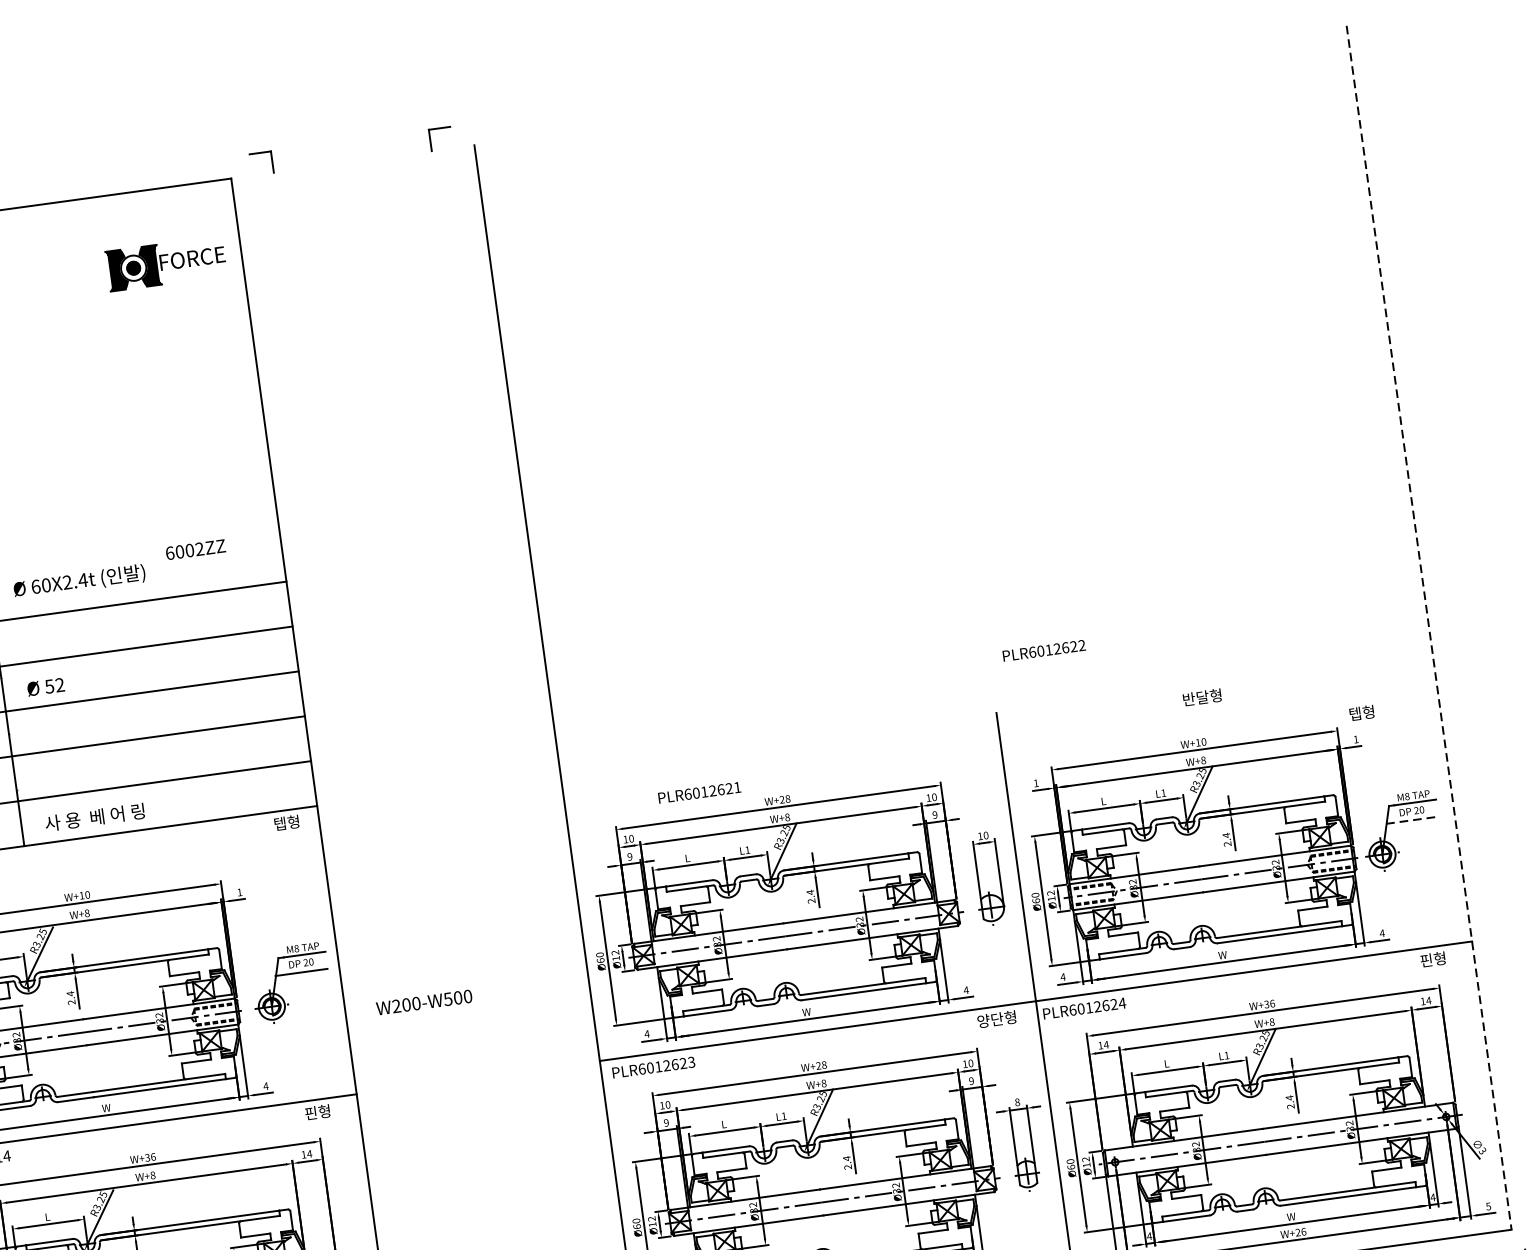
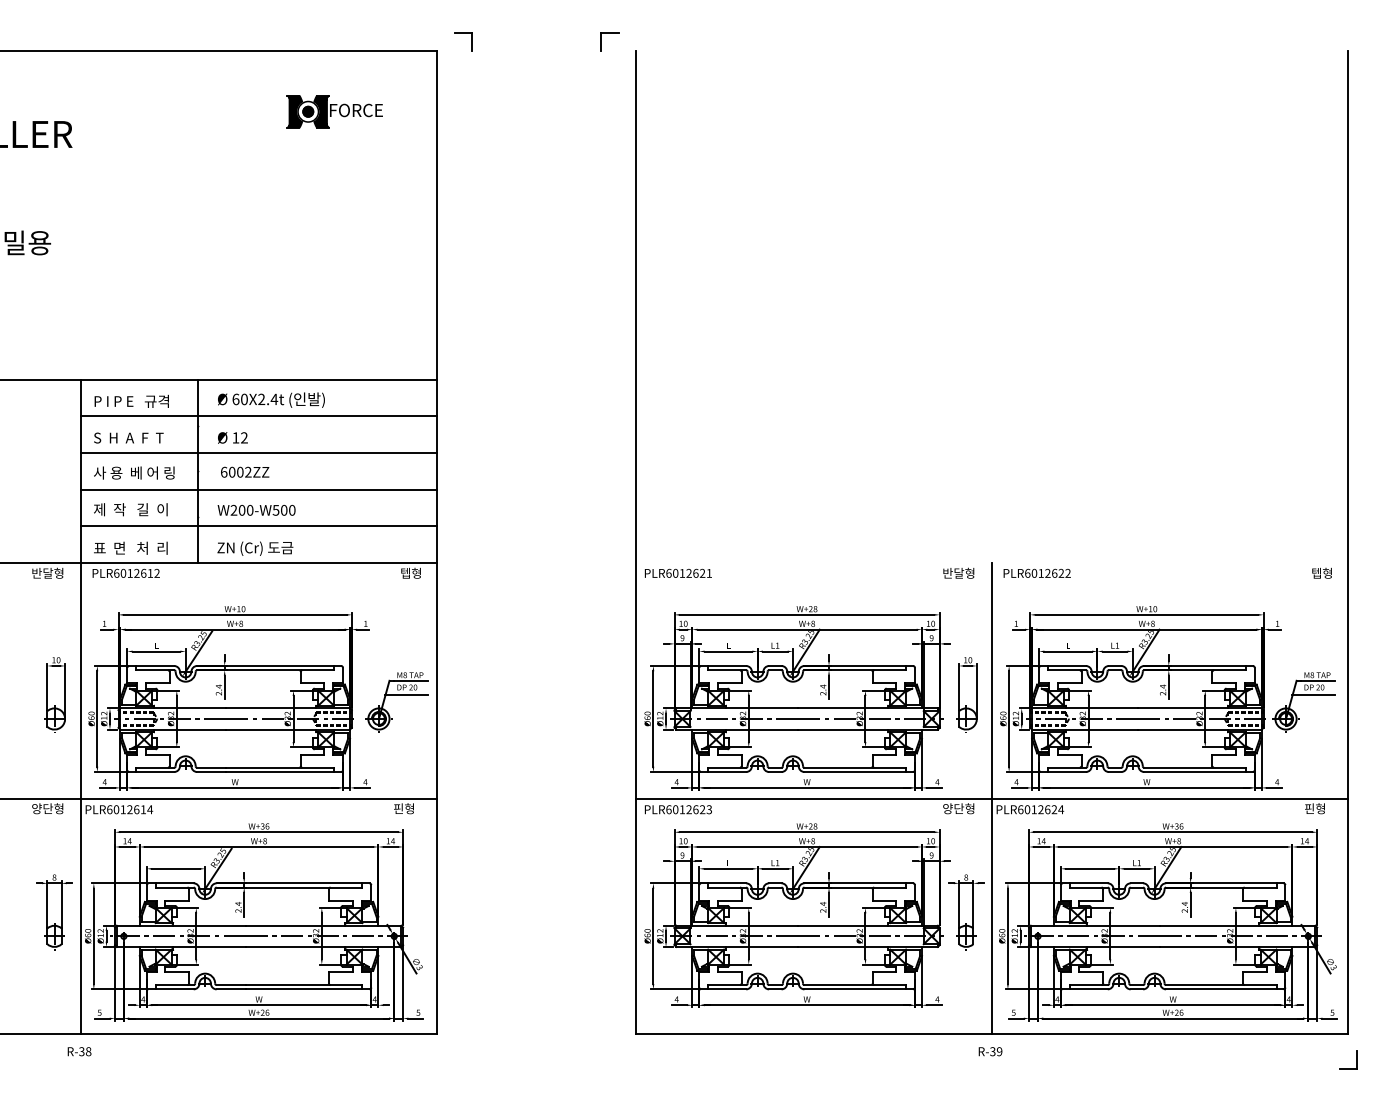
part: (165, 263) -> (334, 111), moved
text: (196, 548) -> (245, 471), moved
text: (79, 580) -> (271, 399), moved
line: (1429, 627) -> (1348, 542), dashed -> solid
text: (1043, 649) -> (1036, 572), moved
text: (49, 686) -> (235, 437), 52 -> 12
text: (1201, 696) -> (958, 572), moved
text: (1361, 712) -> (1321, 572), moved
text: (698, 791) -> (677, 572), moved
text: (94, 818) -> (257, 548), 사 용  베 어 링 -> ZN (Cr) 도금
line: (1413, 819) -> (1314, 694), dashed -> solid
text: (424, 1002) -> (256, 510), moved

